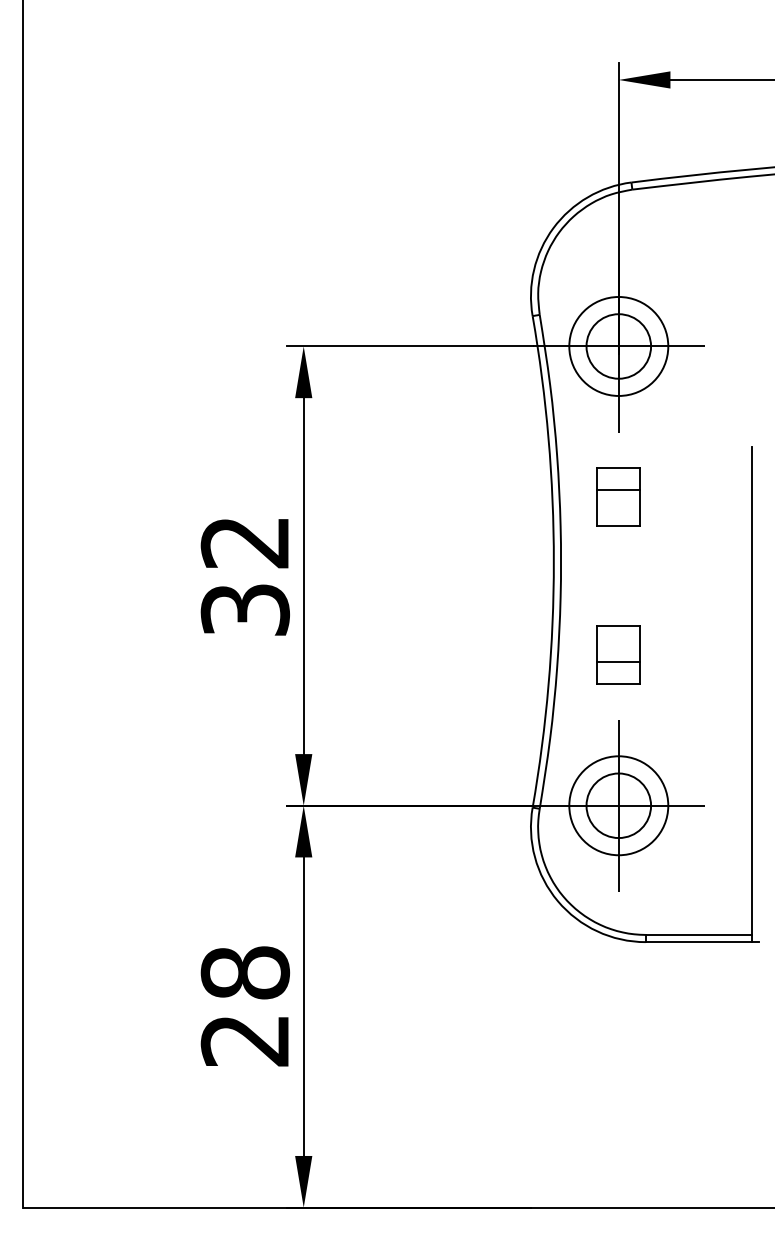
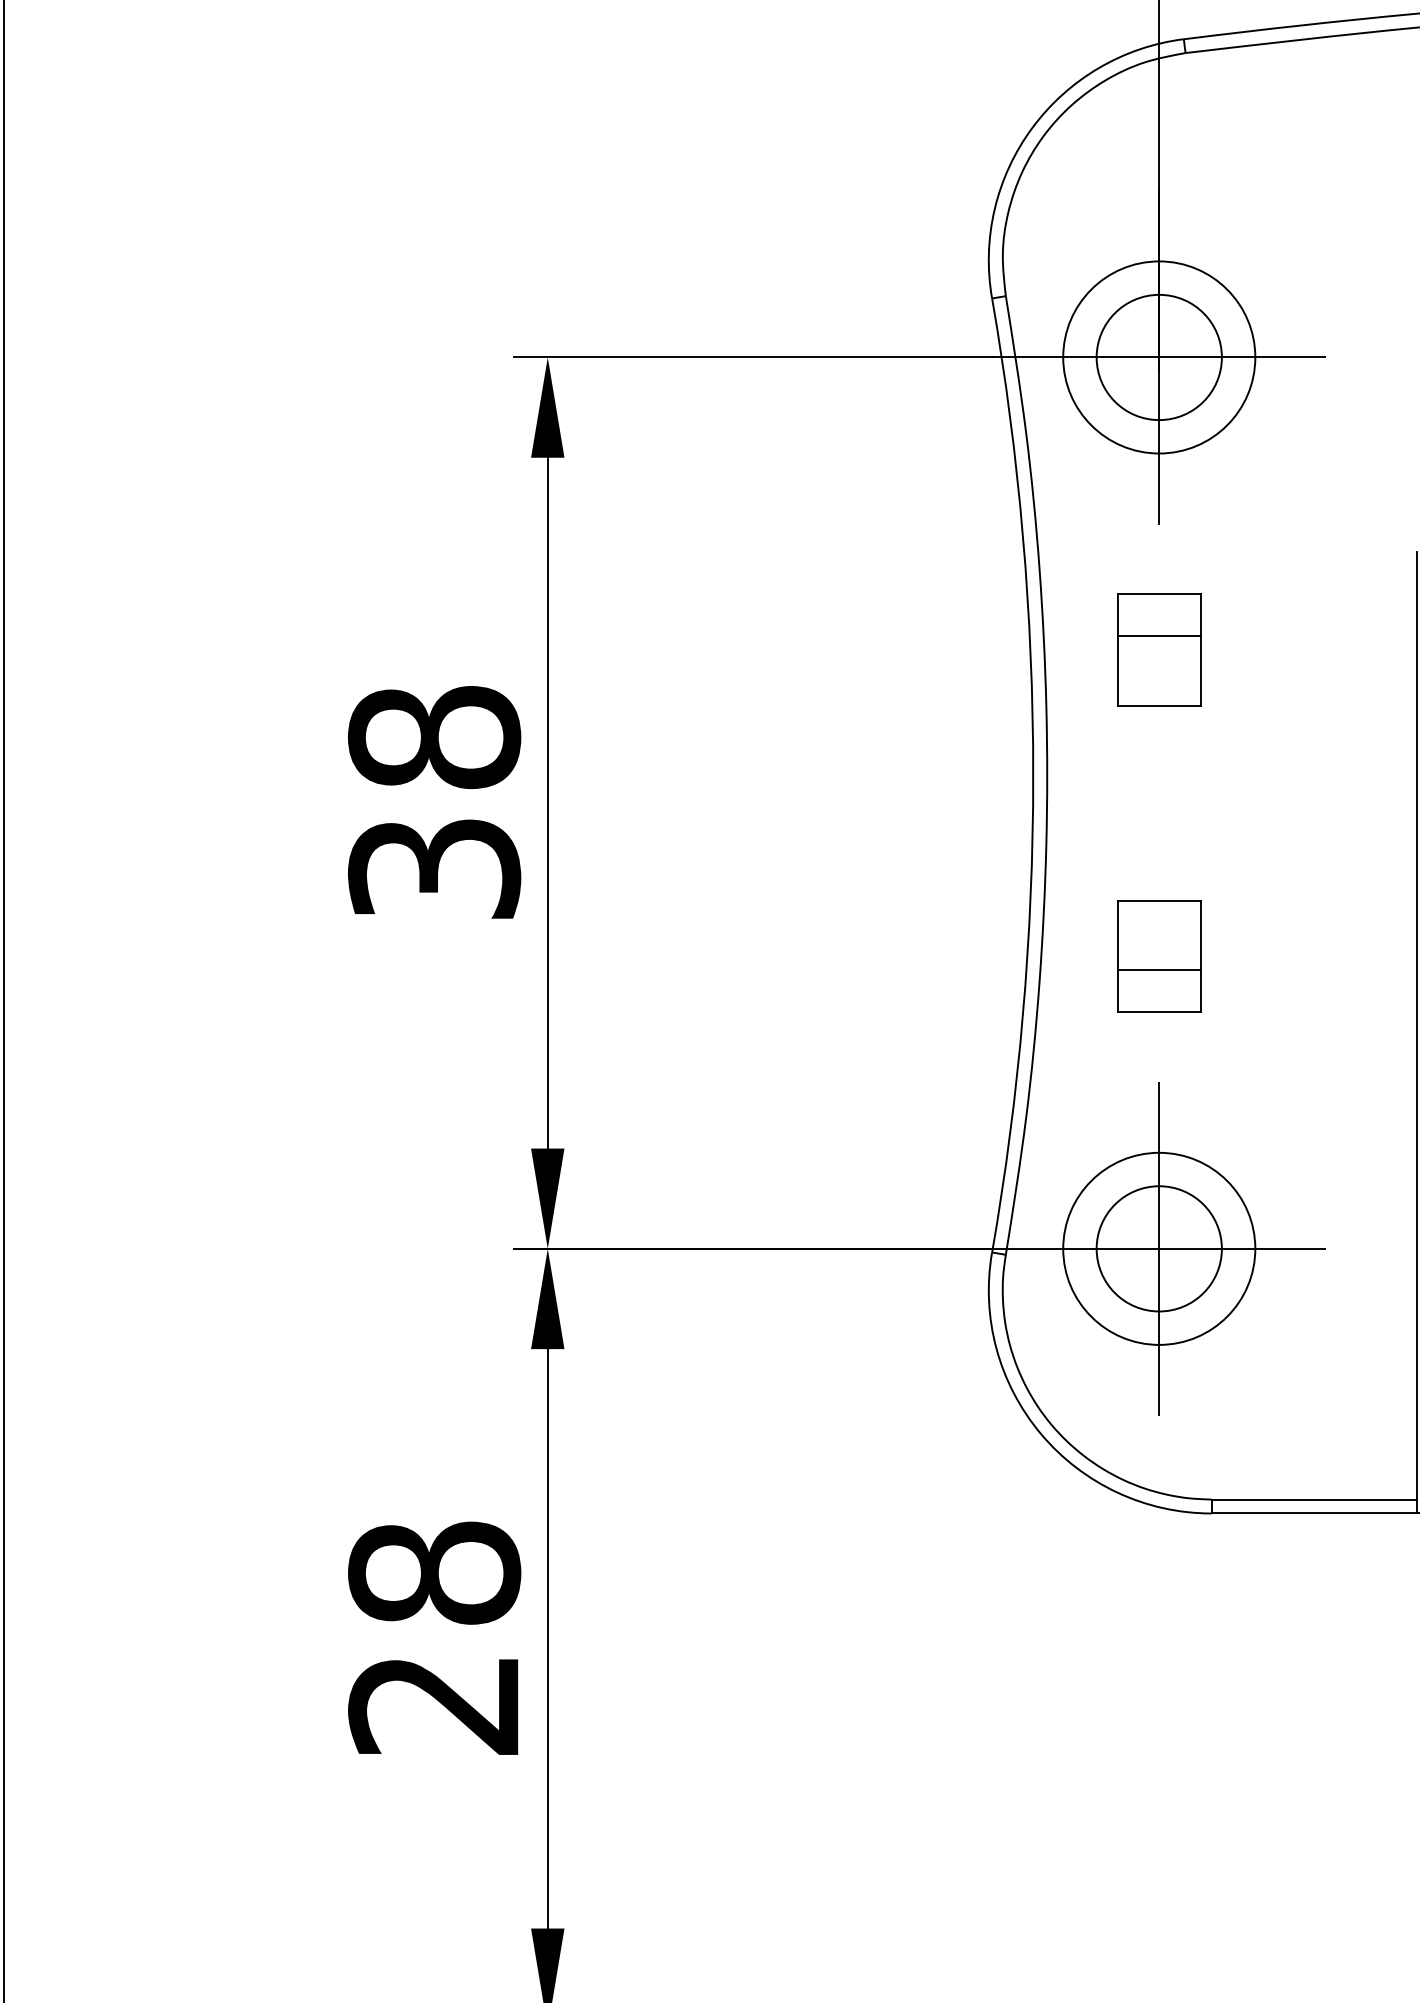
text: (244, 541) -> (432, 735), 32 -> 38

